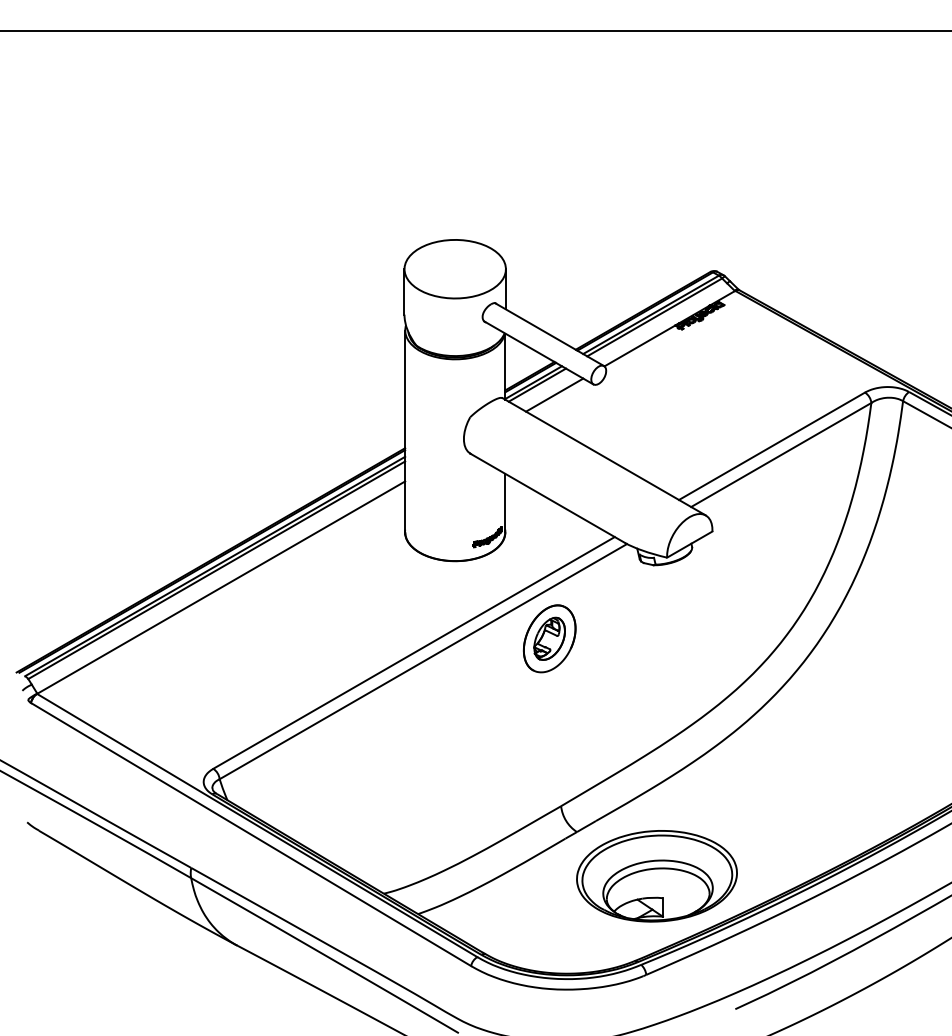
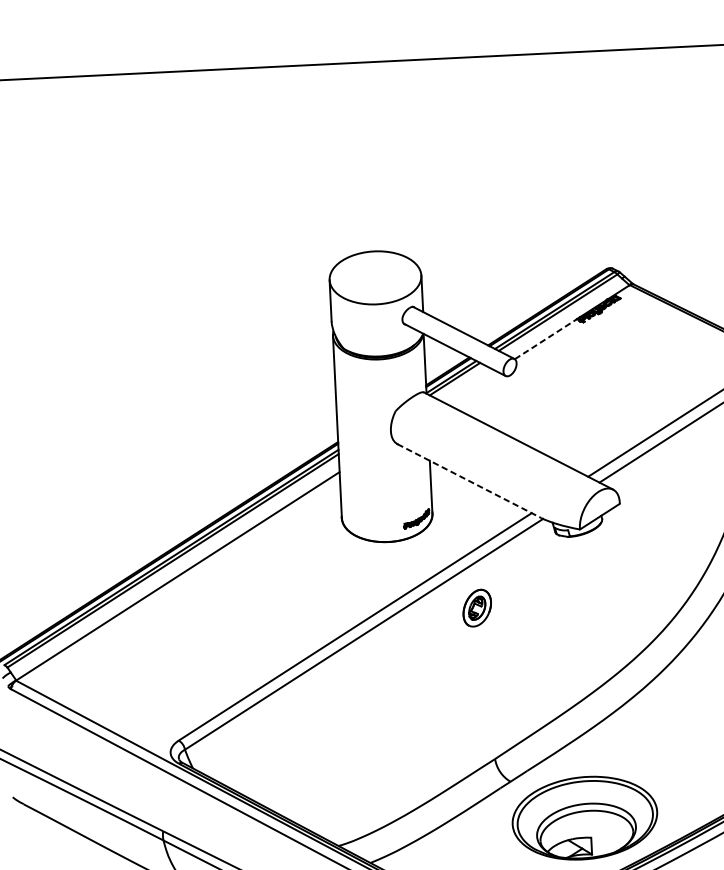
line: (639, 345) -> (545, 338), solid -> dashed
line: (554, 394) -> (470, 386), removed
line: (548, 498) -> (470, 481), solid -> dashed
part: (549, 638) -> (477, 607), size x0.6

